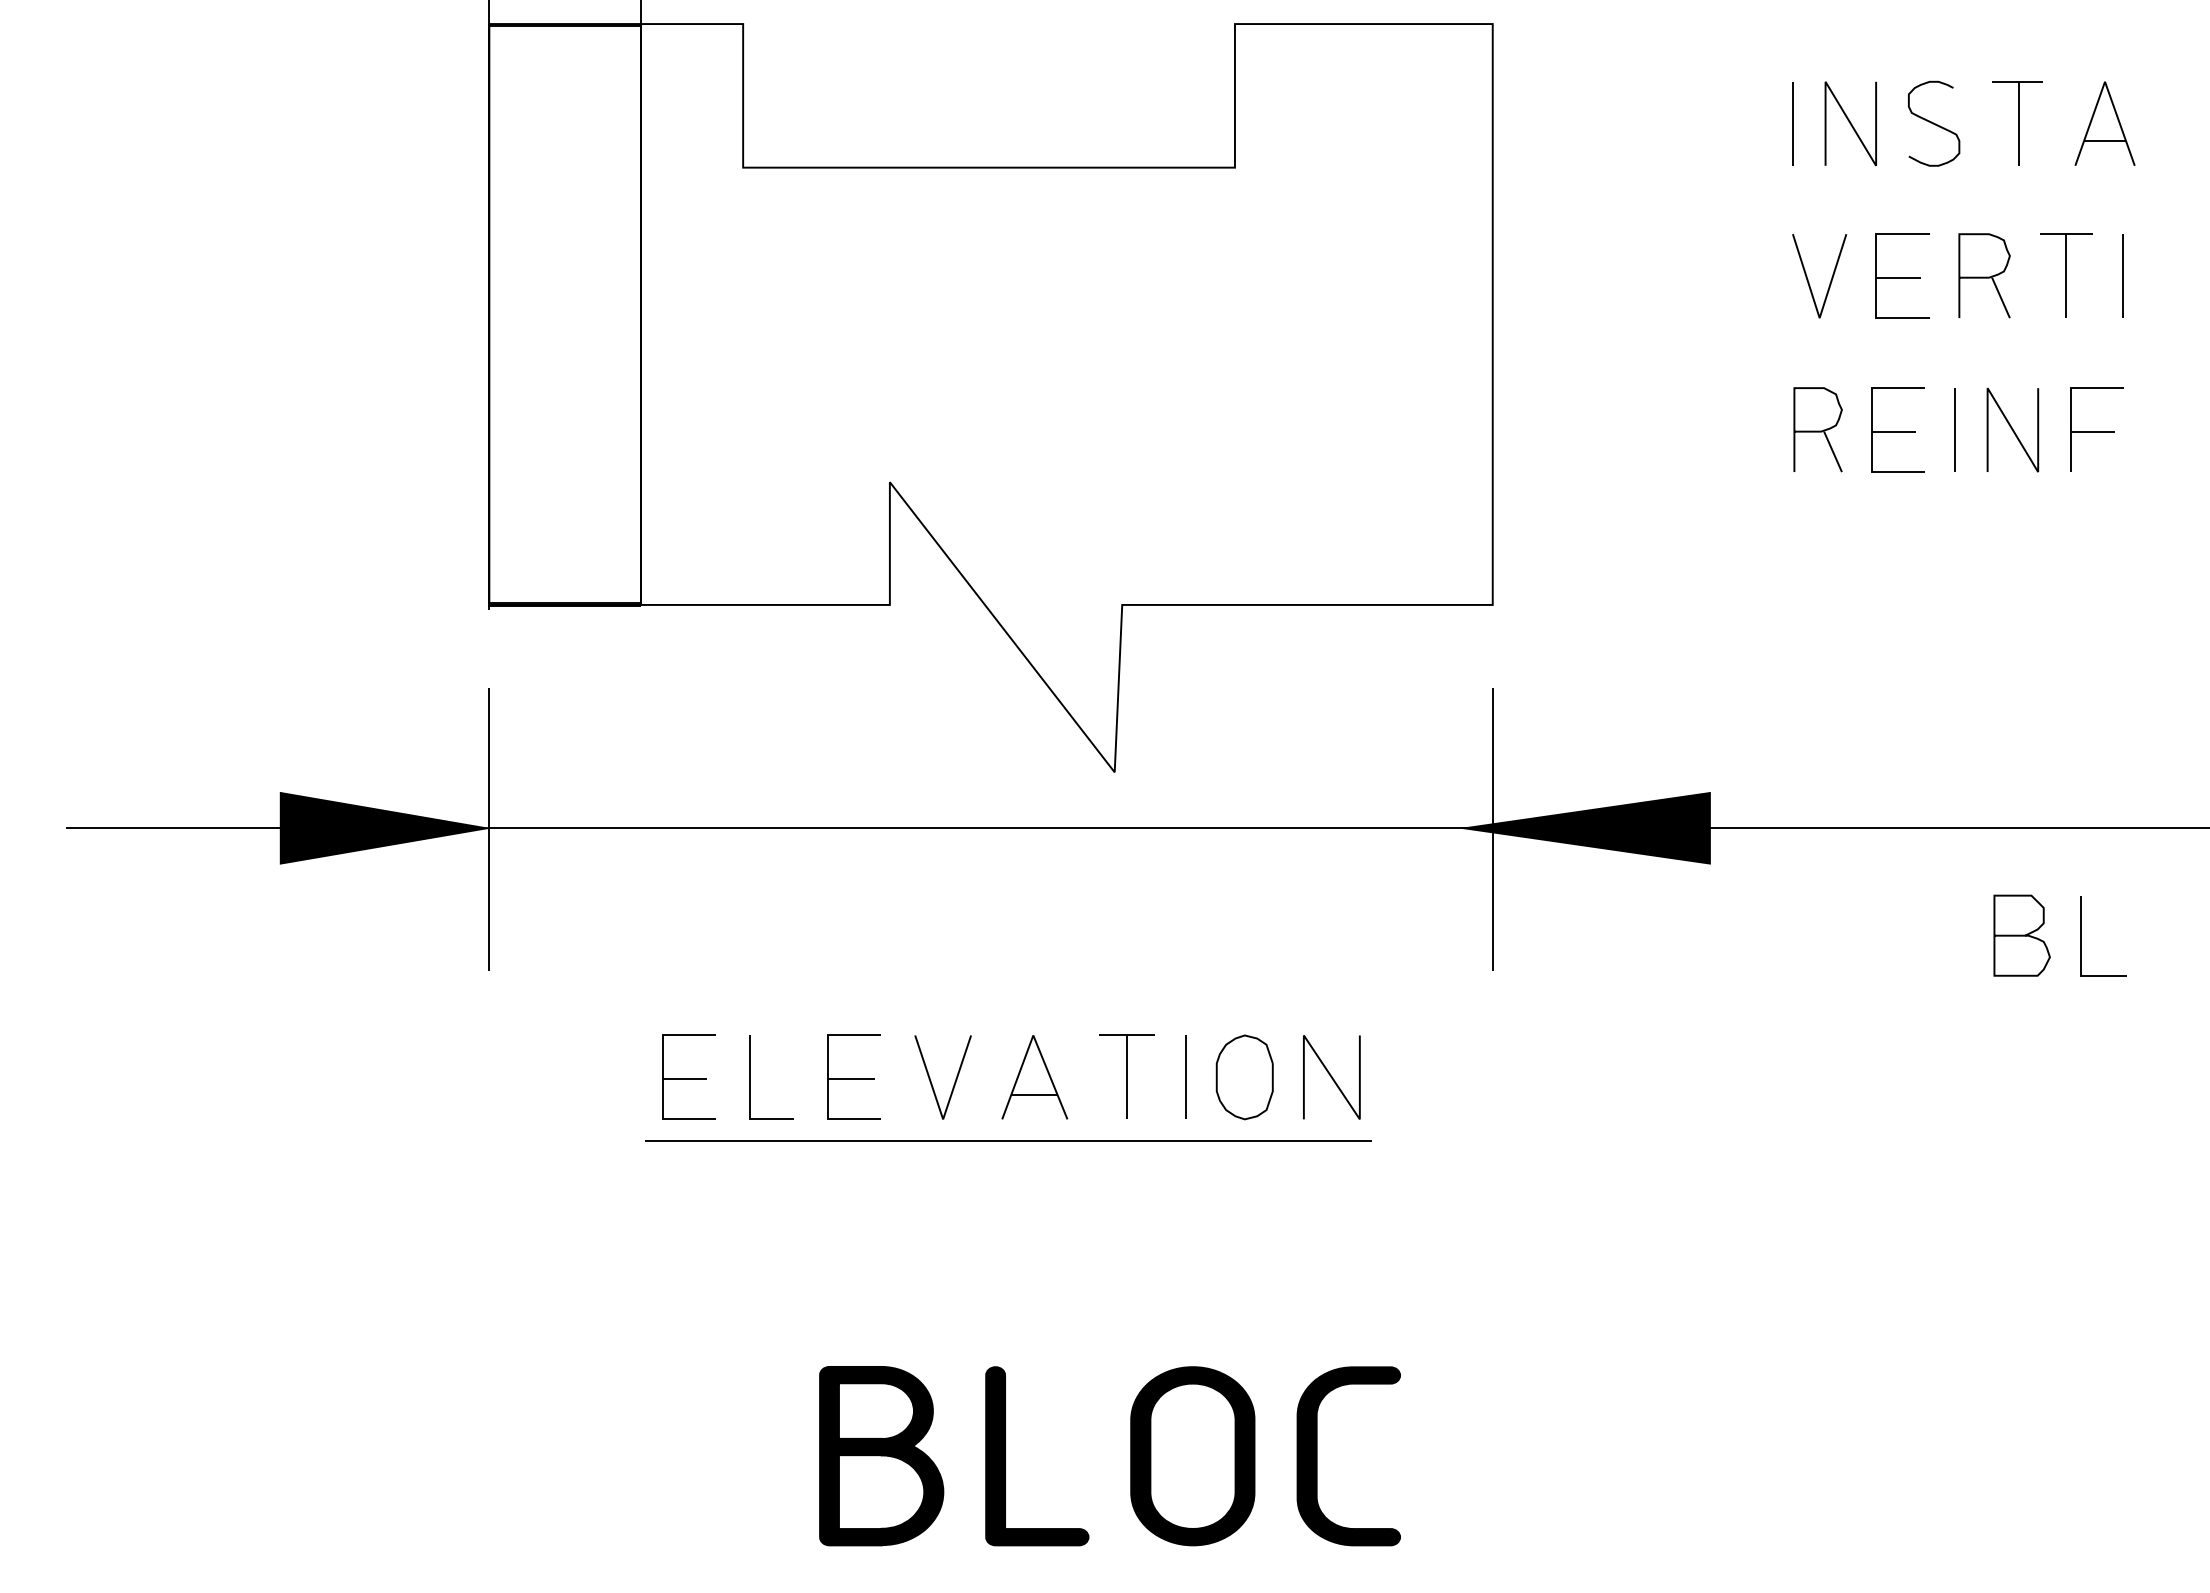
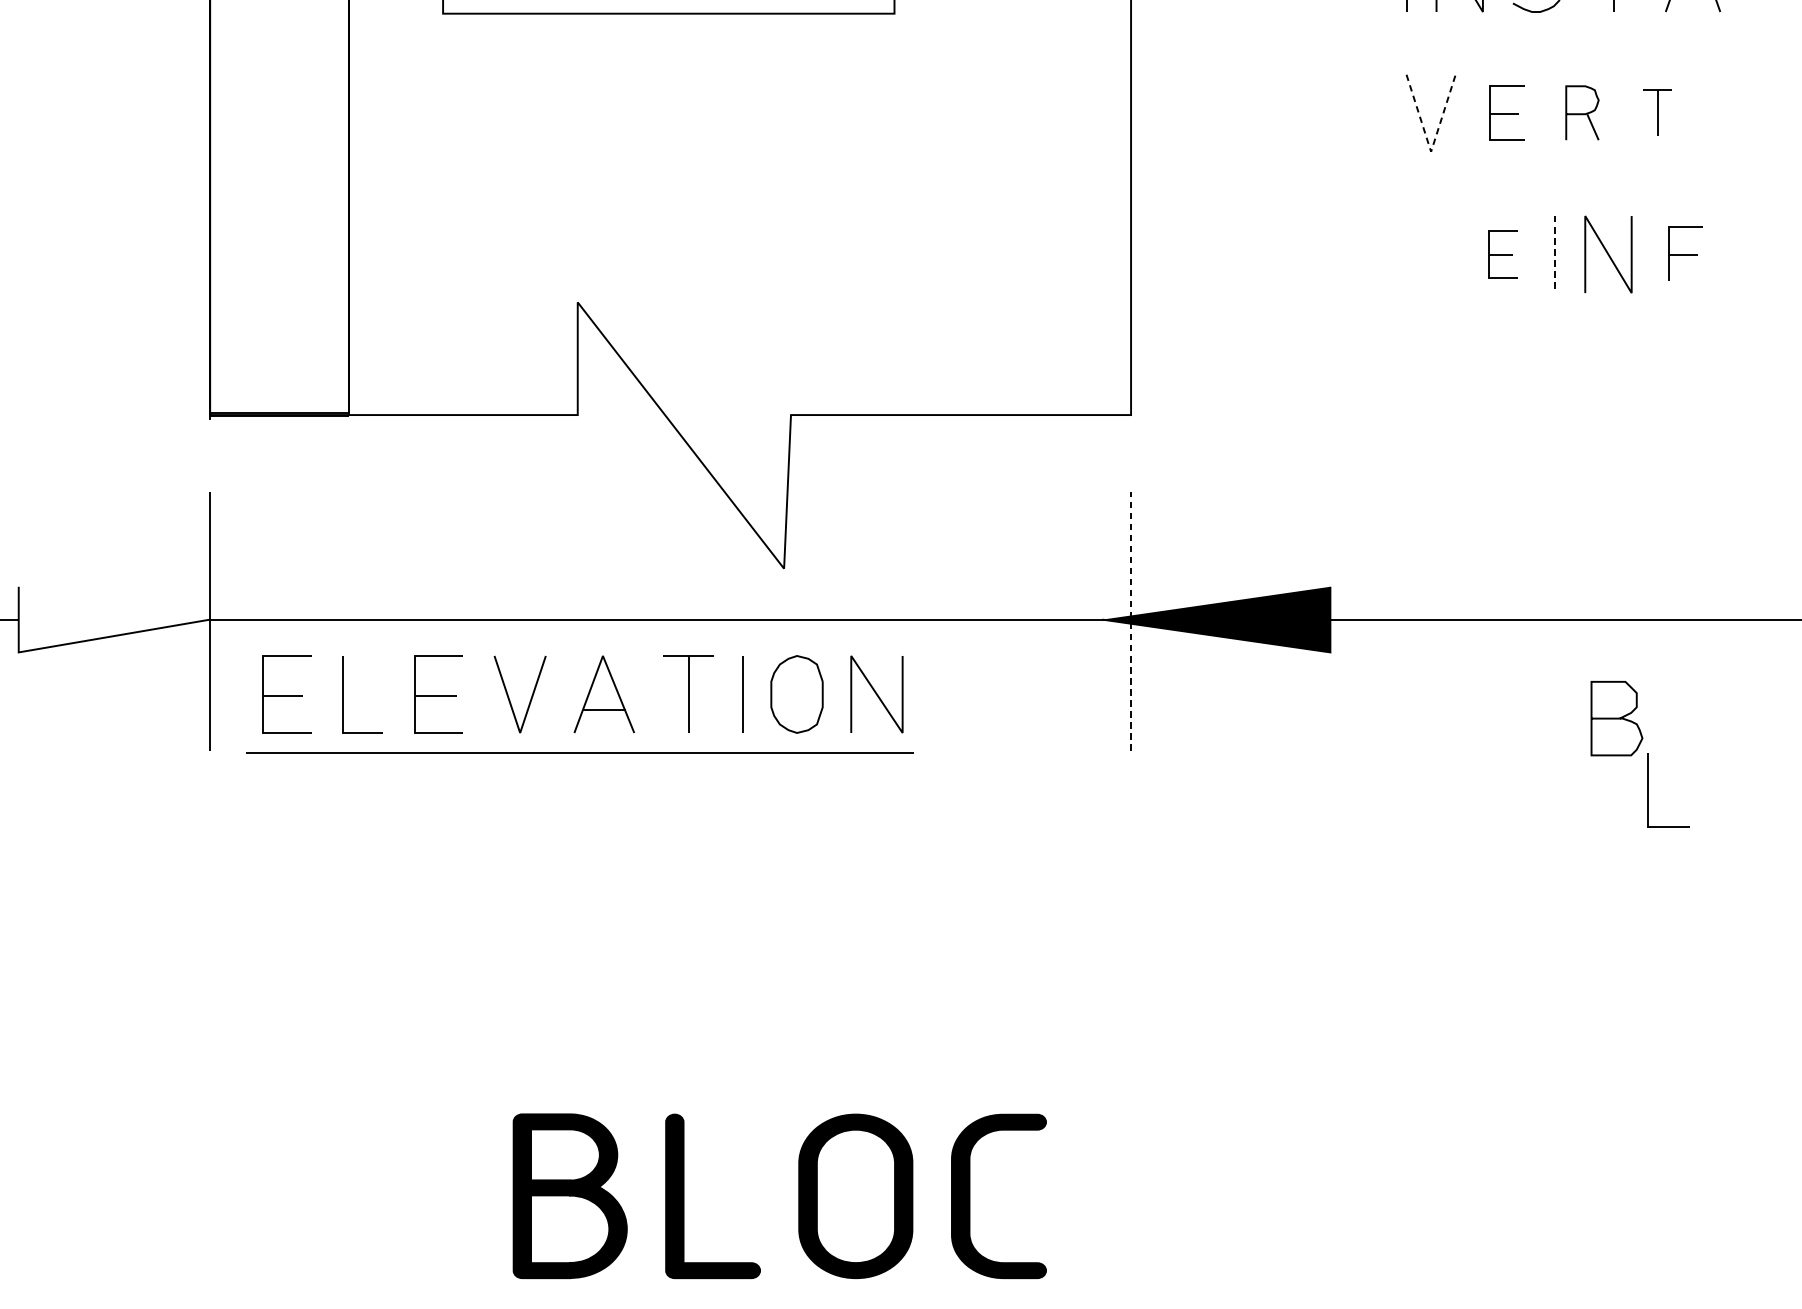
part: (1902, 275) -> (1507, 112), size x0.7
part: (1984, 275) -> (1582, 112), size x0.7
part: (2066, 275) -> (1657, 112), size x0.6
line: (2122, 275) -> (1709, 112), removed
line: (1819, 318) -> (1430, 152), solid -> dashed
part: (1817, 429) -> (1429, 254), removed
part: (1897, 429) -> (1502, 254), size x0.6
part: (2096, 429) -> (1685, 254), size x0.7
line: (1954, 430) -> (1554, 254), solid -> dashed
fill: (384, 827) -> (113, 619), removed
line: (1492, 829) -> (1130, 621), solid -> dashed
line: (2081, 936) -> (1648, 790), moved
part: (1008, 1087) -> (580, 703), moved

